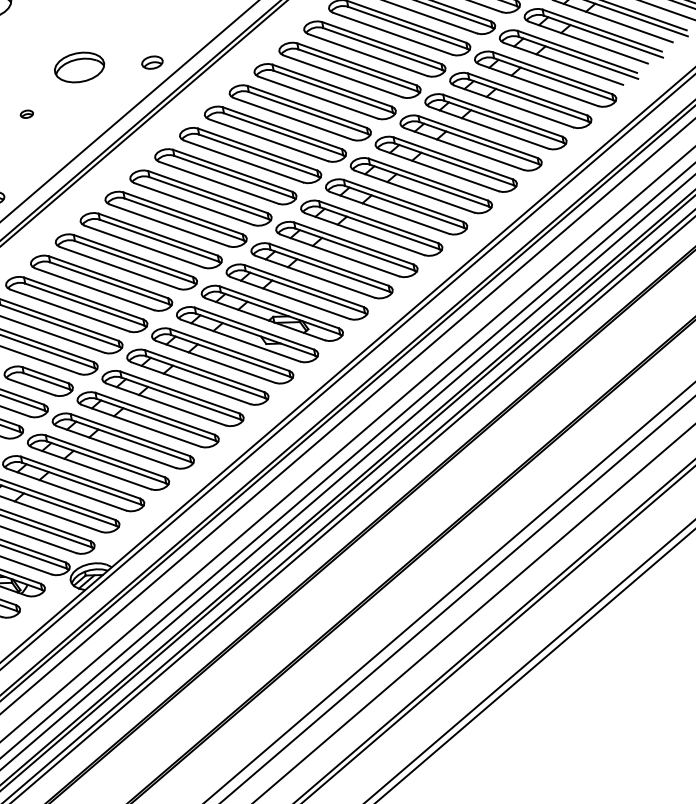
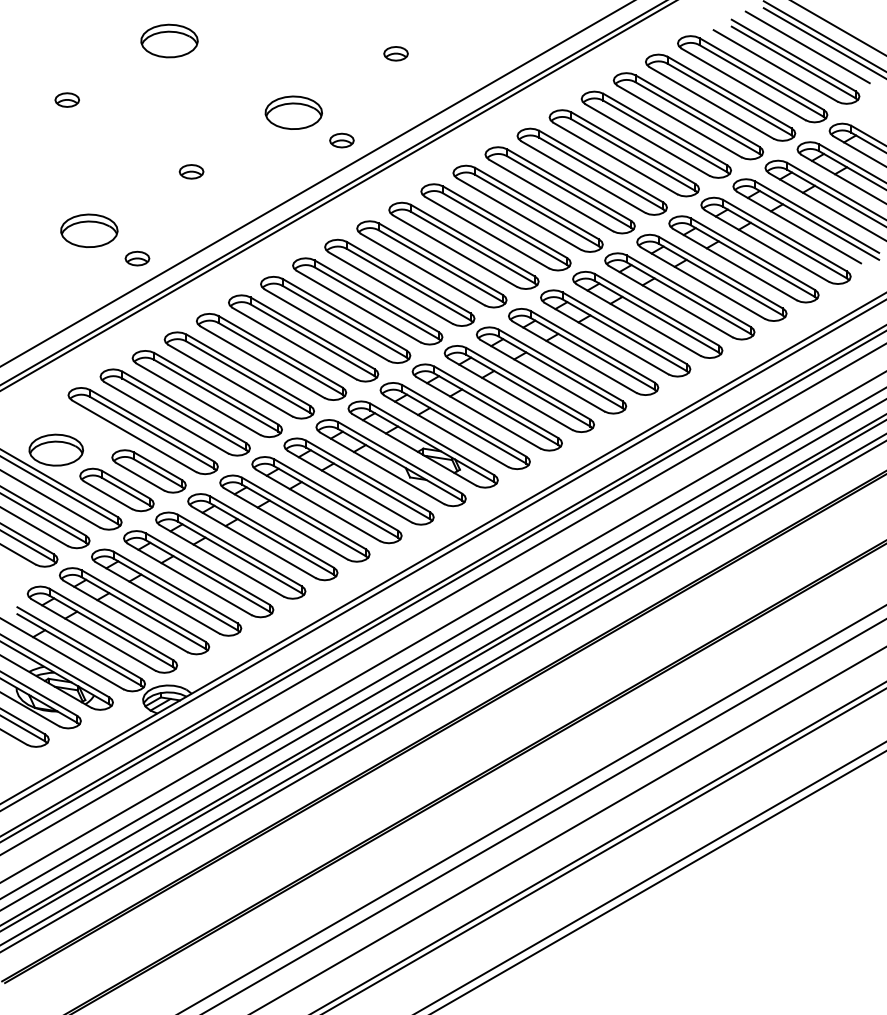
part: (79, 67) -> (293, 112), moved
part: (26, 113) -> (191, 171), size x1.67

